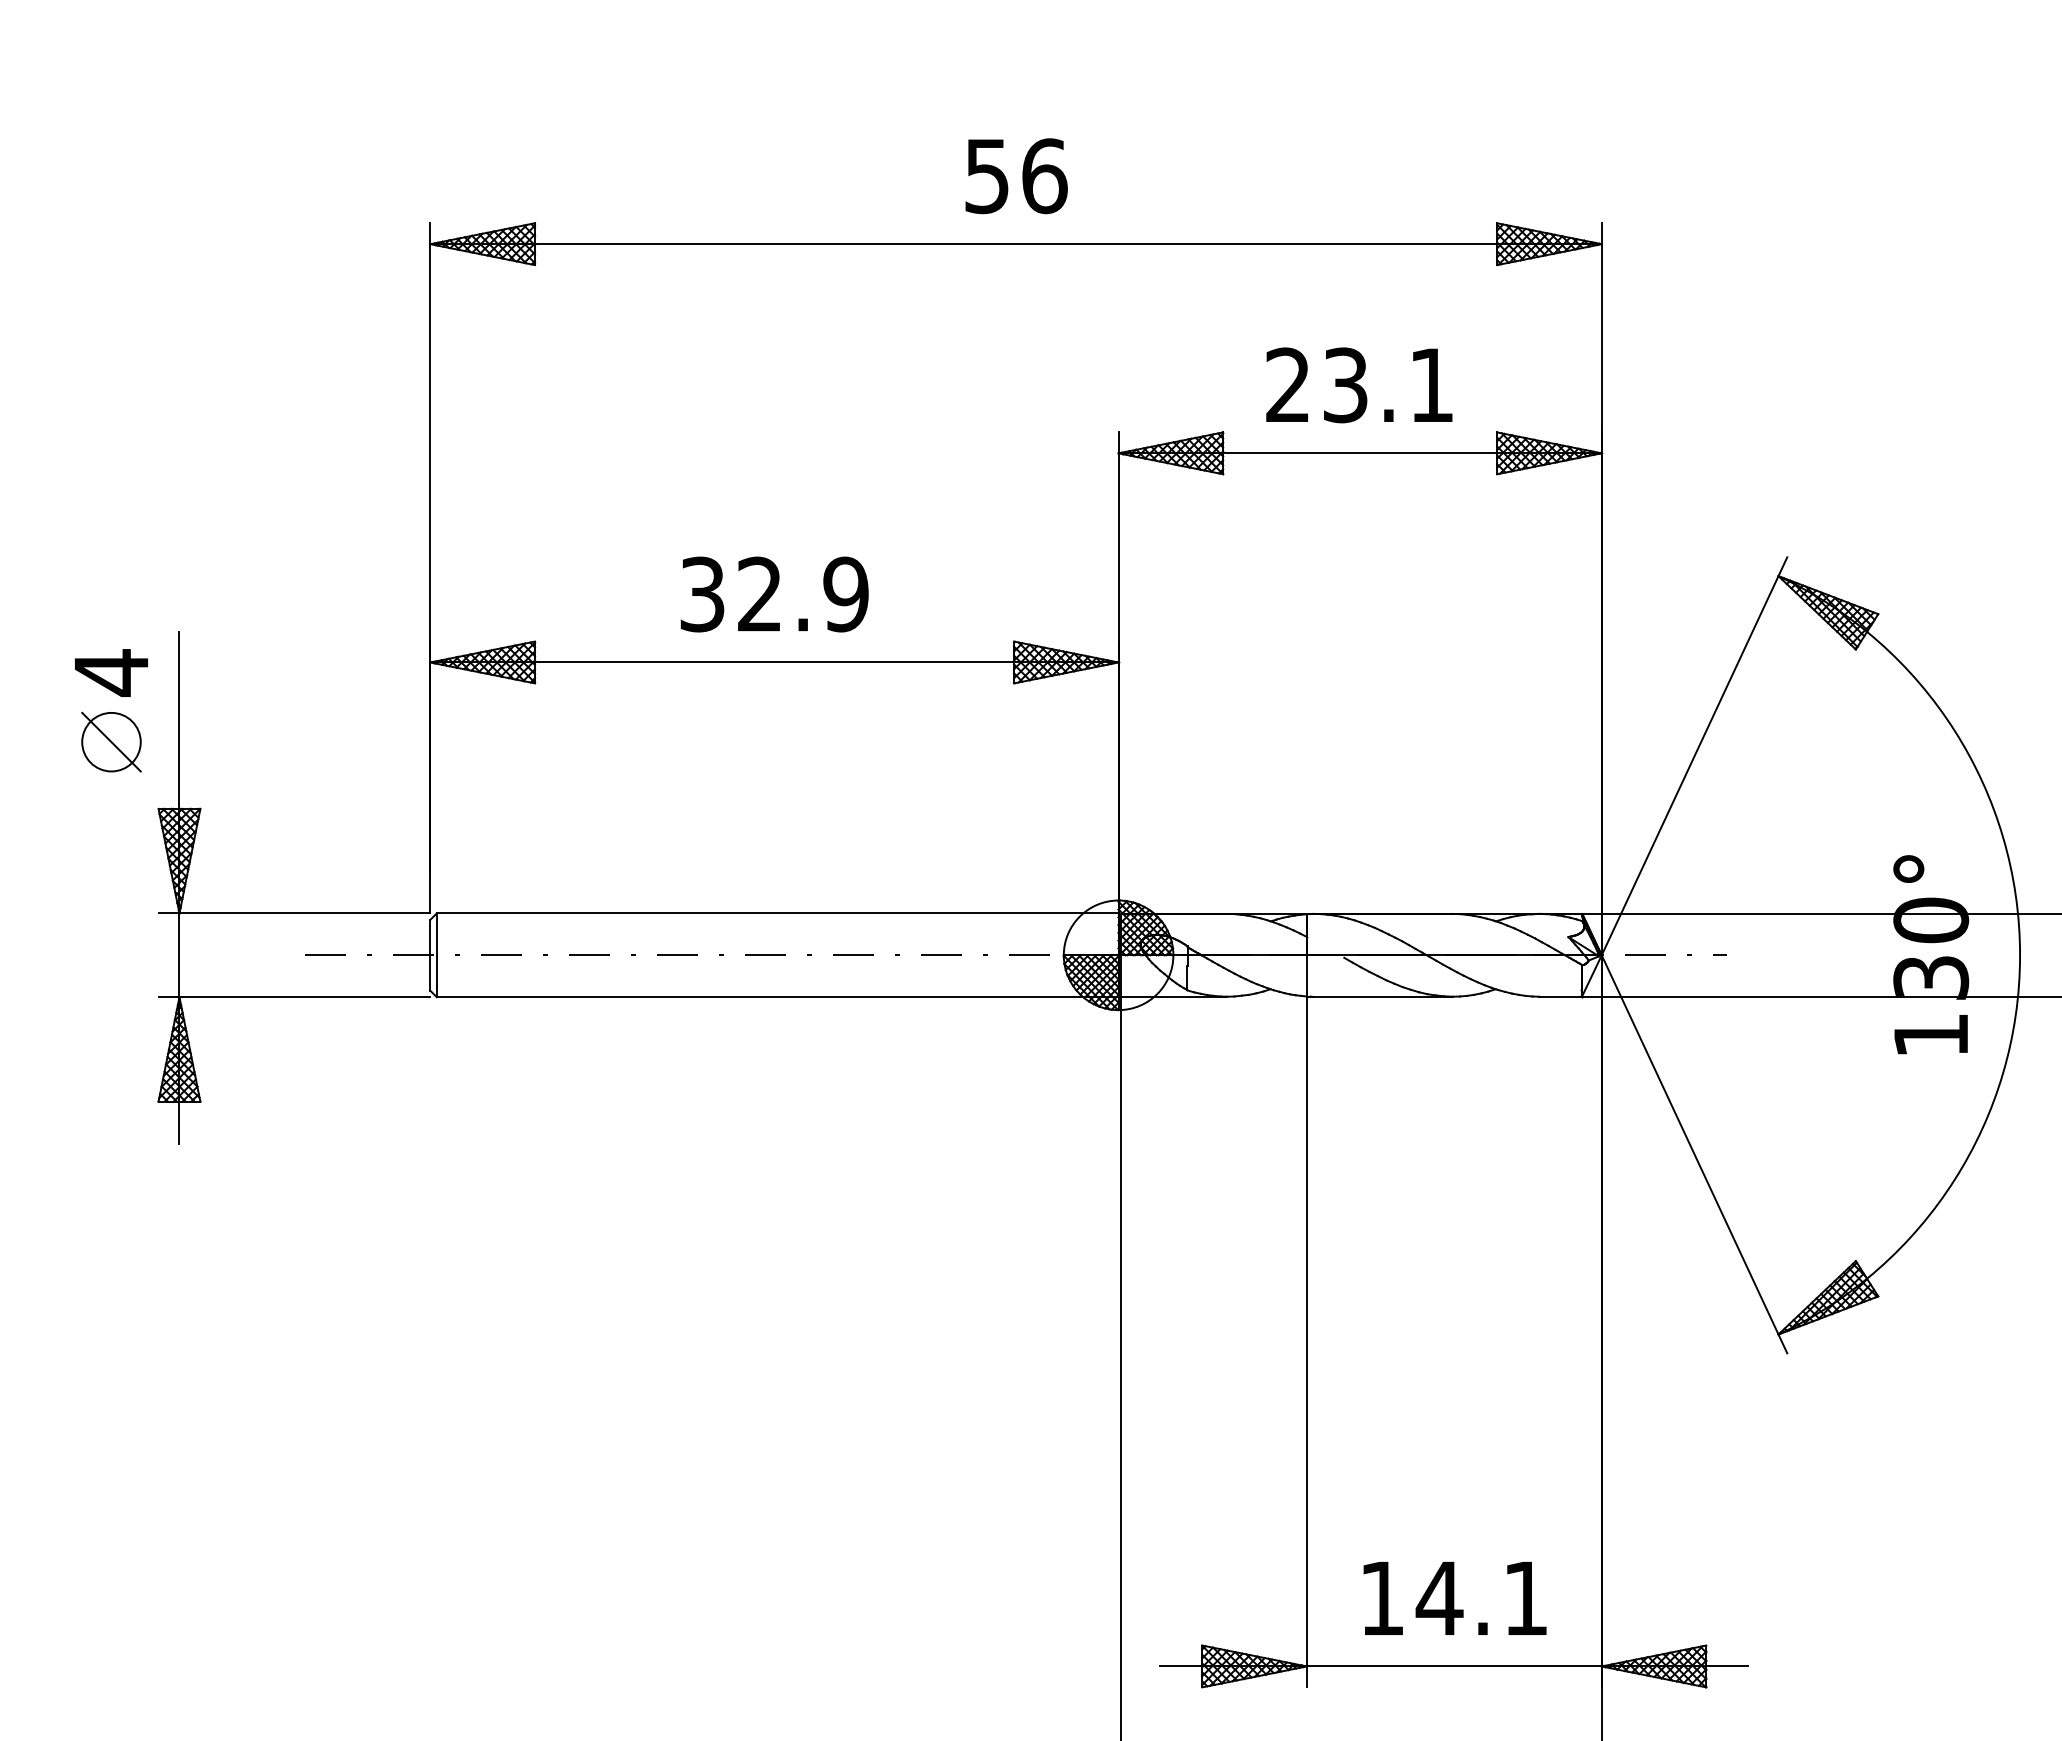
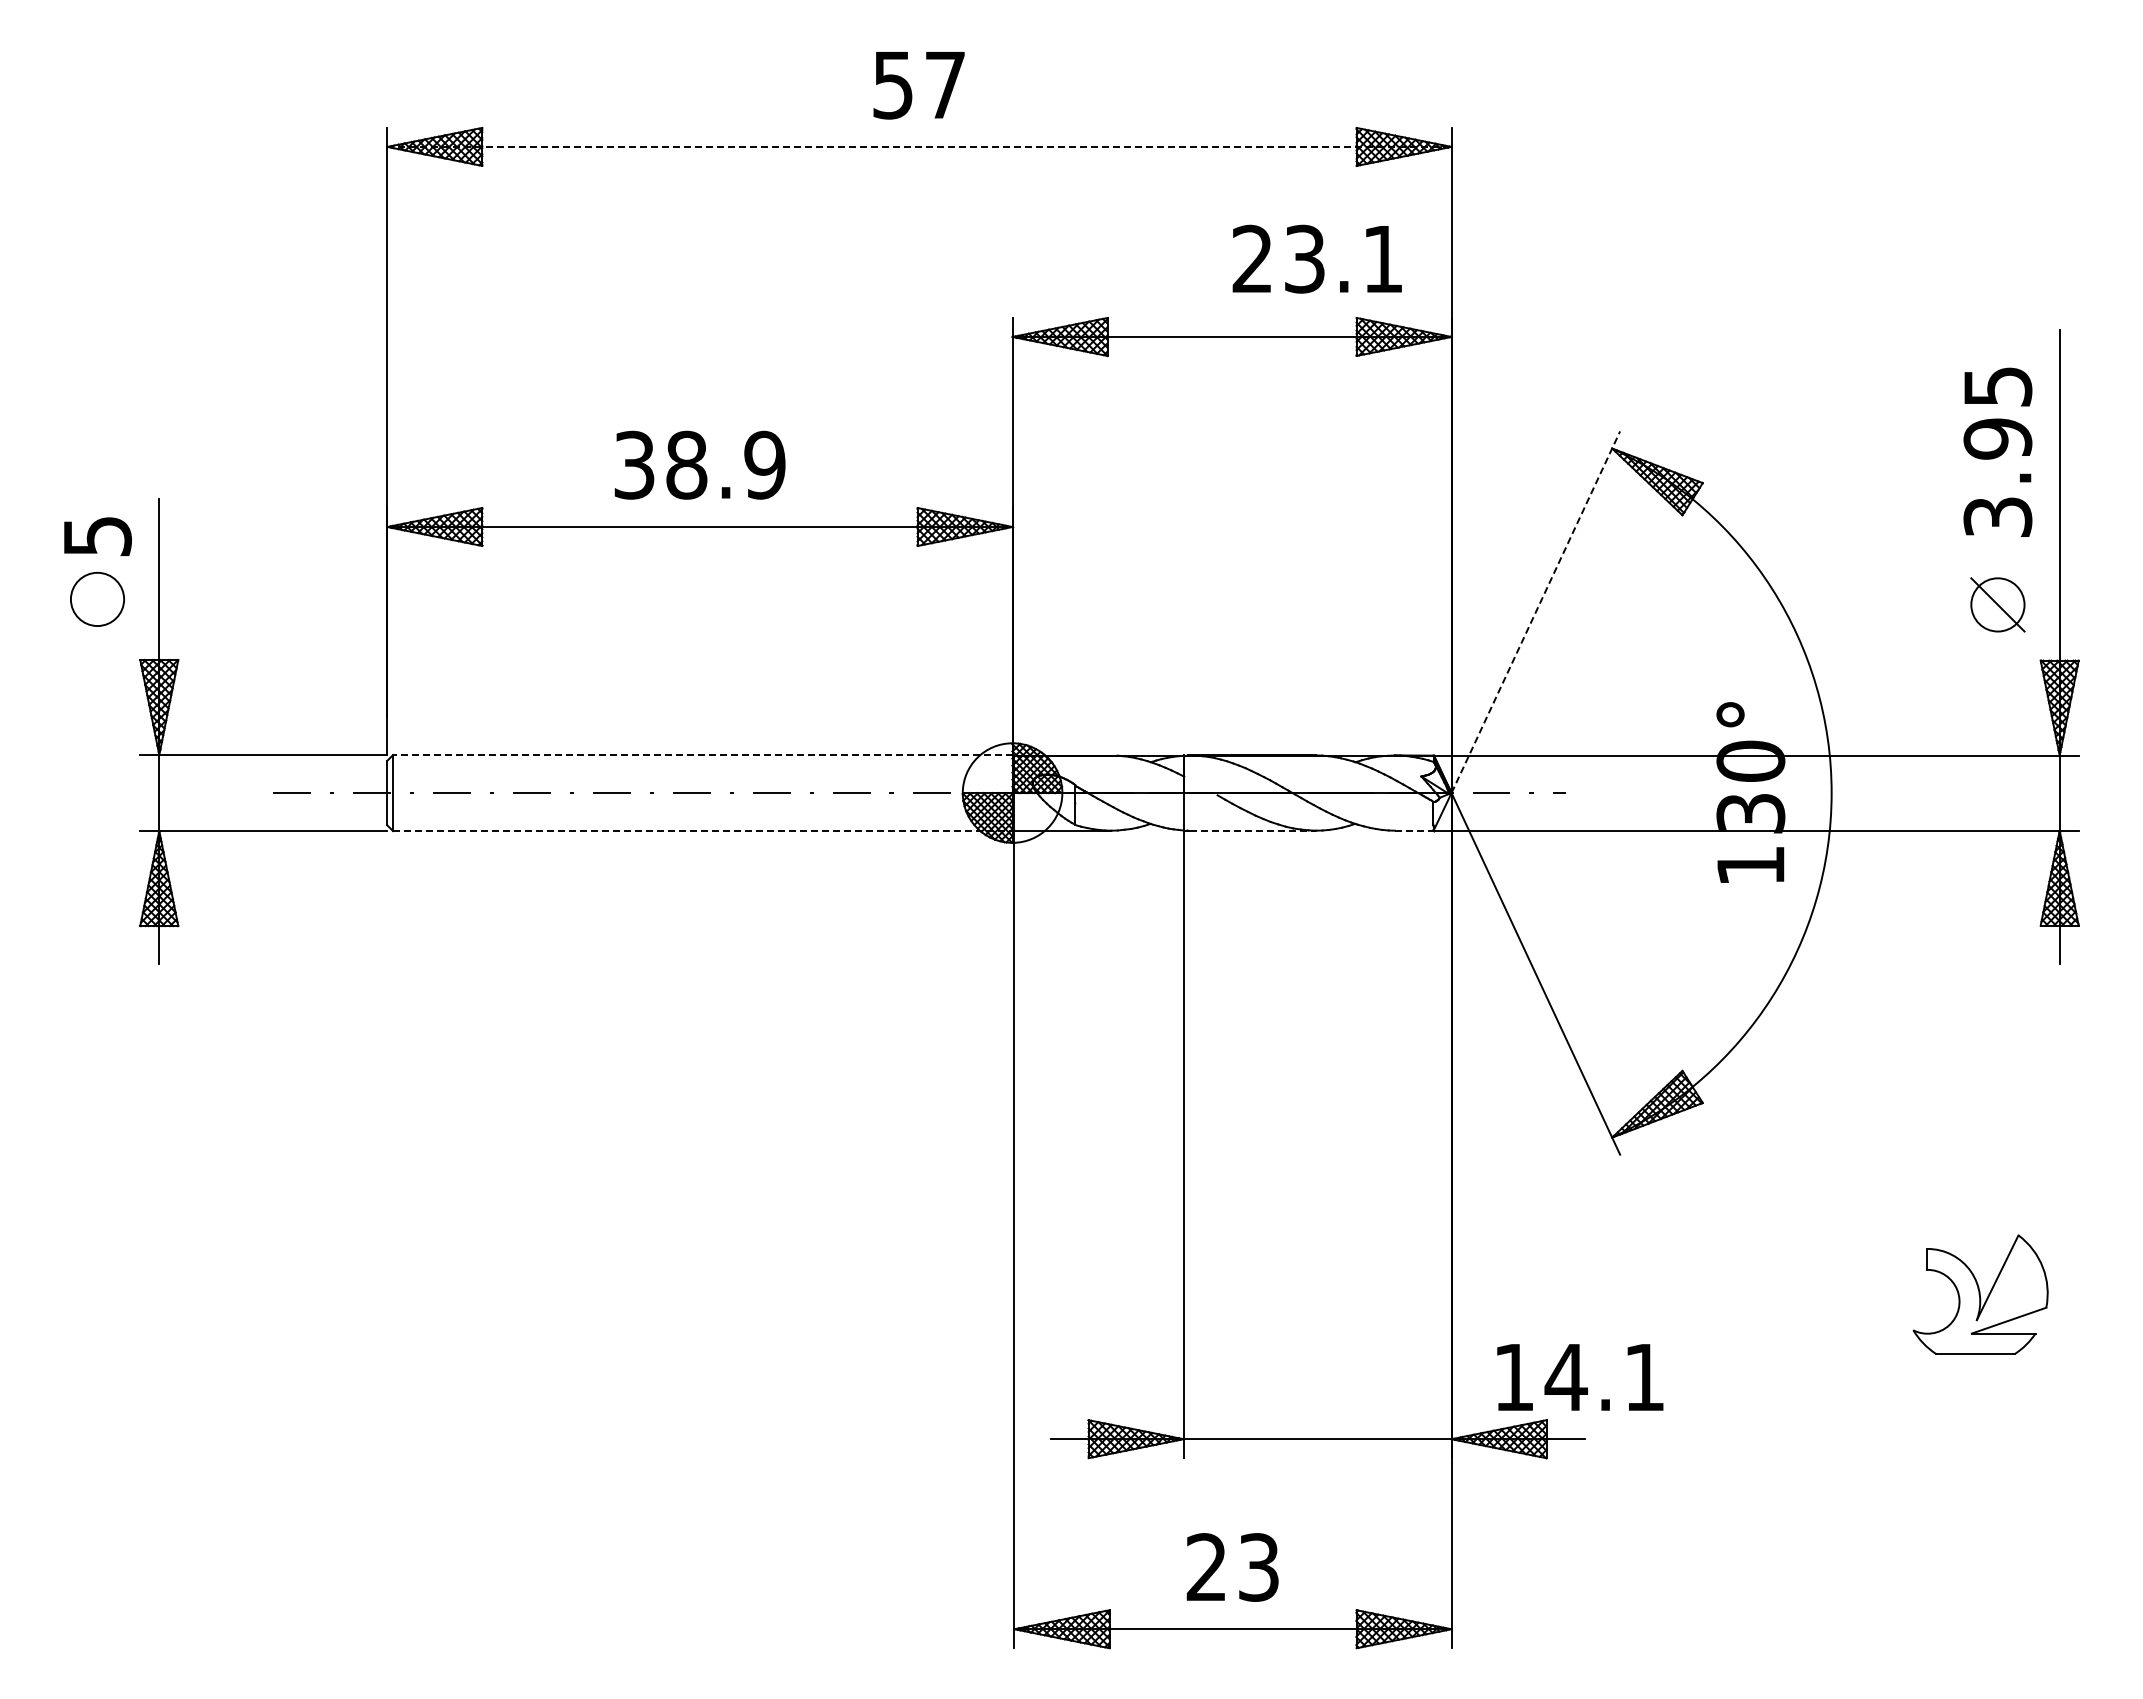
text: (1044, 175) -> (945, 84), 56 -> 57
line: (1016, 243) -> (919, 146), solid -> dashed
text: (1358, 384) -> (1316, 258), moved
text: (759, 593) -> (686, 464), 32.9 -> 38.9
text: (111, 672) -> (97, 536), 4 -> 5
line: (111, 742) -> (97, 599), removed
line: (1694, 756) -> (1535, 612), solid -> dashed
line: (777, 913) -> (702, 755), solid -> dashed
line: (1383, 996) -> (1253, 830), solid -> dashed
line: (1560, 996) -> (1414, 830), solid -> dashed
line: (777, 997) -> (702, 831), solid -> dashed
text: (1455, 1598) -> (1580, 1377), moved

